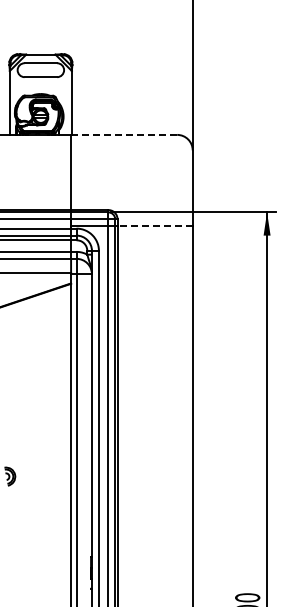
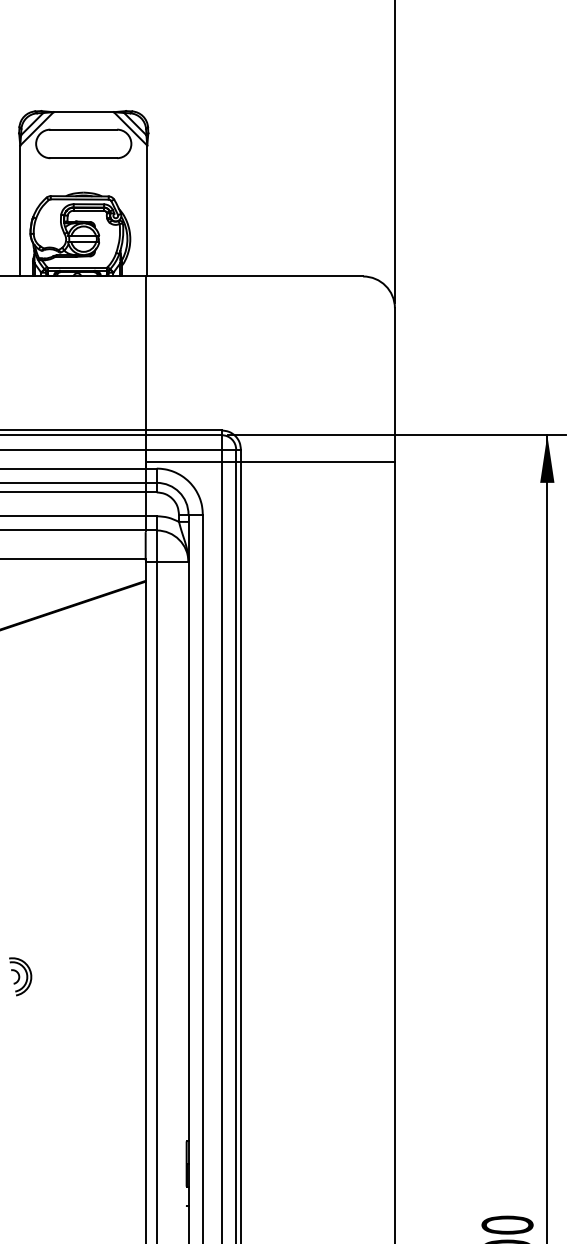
line: (124, 134) -> (255, 275), dashed -> solid
line: (155, 225) -> (318, 462), dashed -> solid

